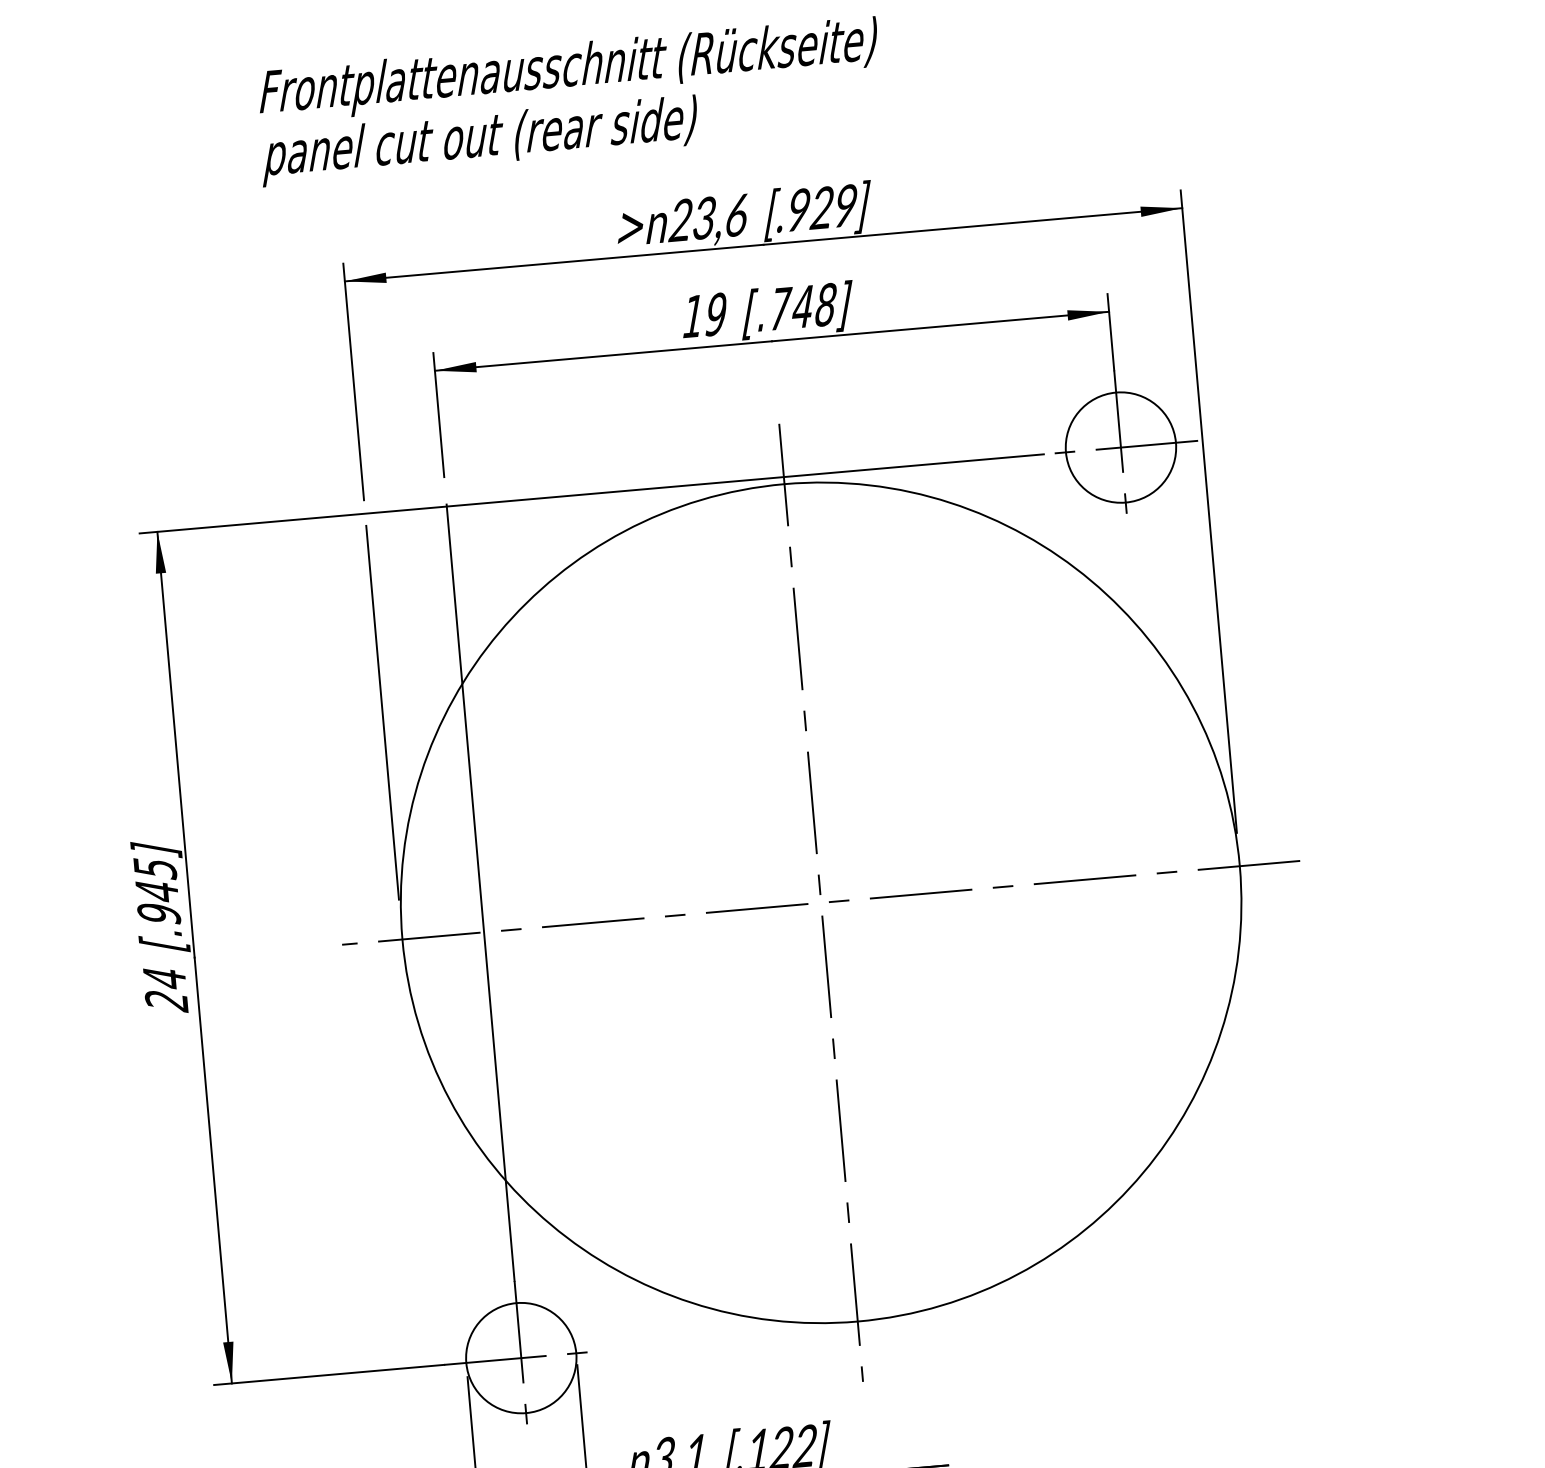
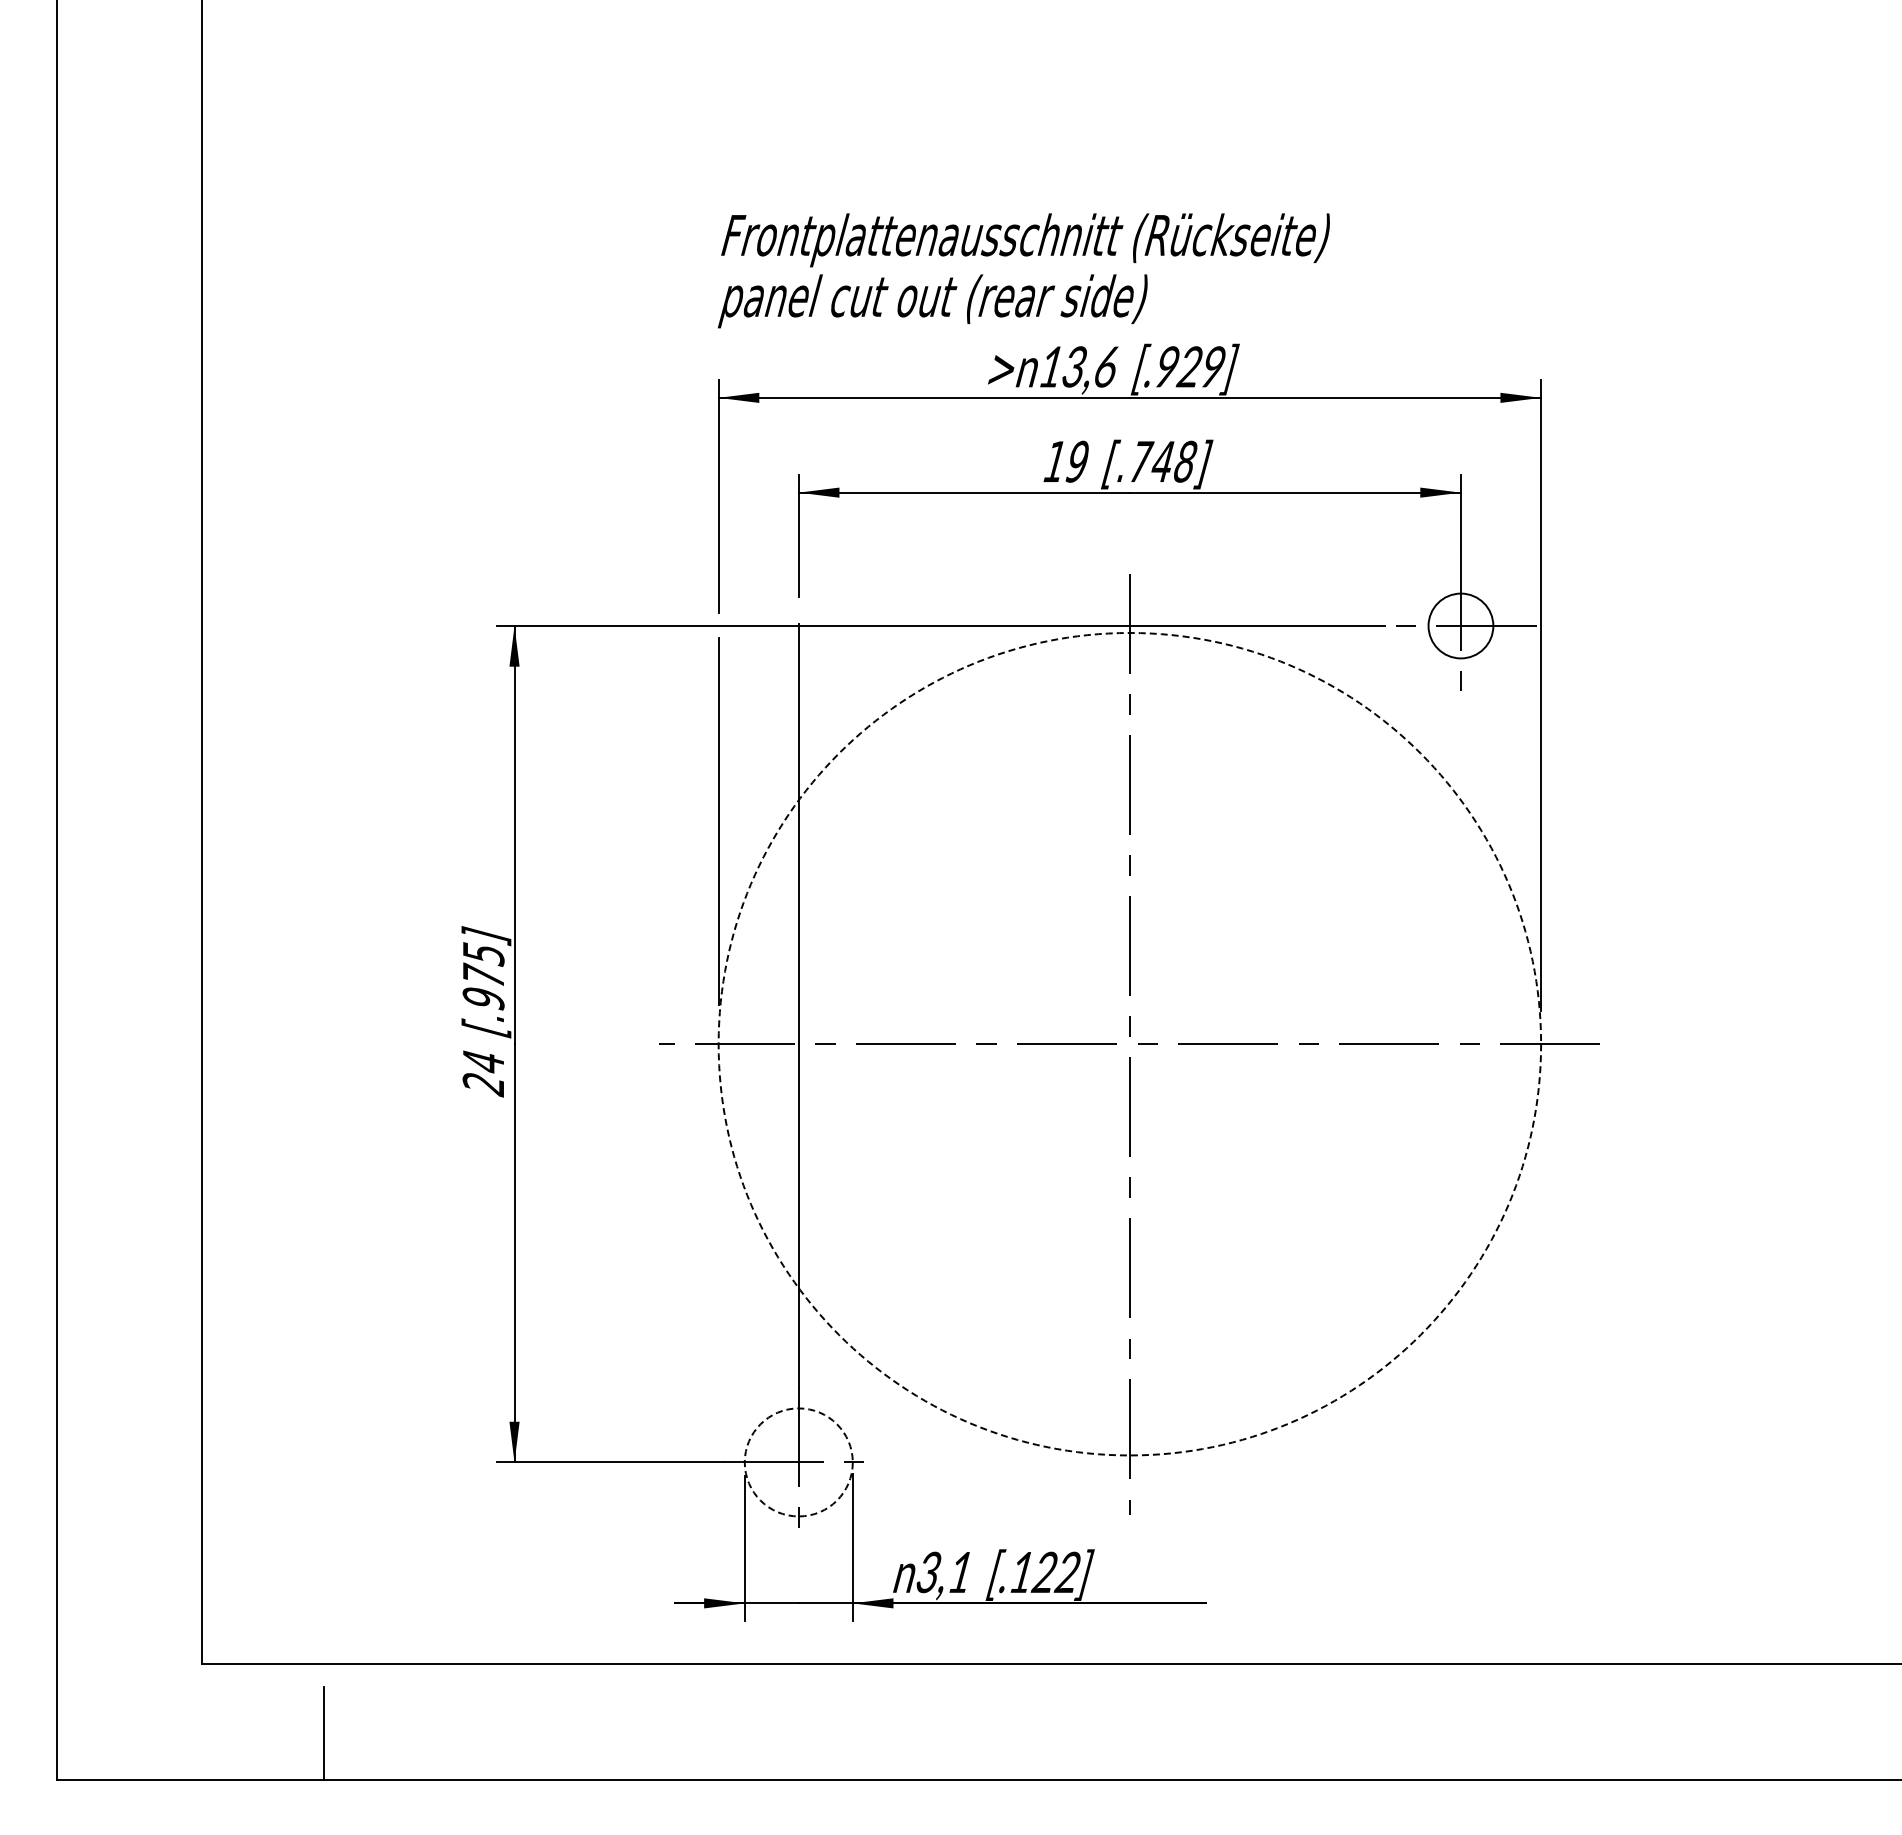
text: (569, 101) -> (1023, 270), moved
text: (679, 219) -> (1050, 366), 23,6 -> 13,6
circle: (1120, 448) -> (1460, 626), size x0.6
text: (156, 889) -> (483, 974), [.945] -> [.975]
circle: (820, 902) -> (1129, 1043), solid -> dashed
circle: (521, 1358) -> (798, 1462), solid -> dashed

